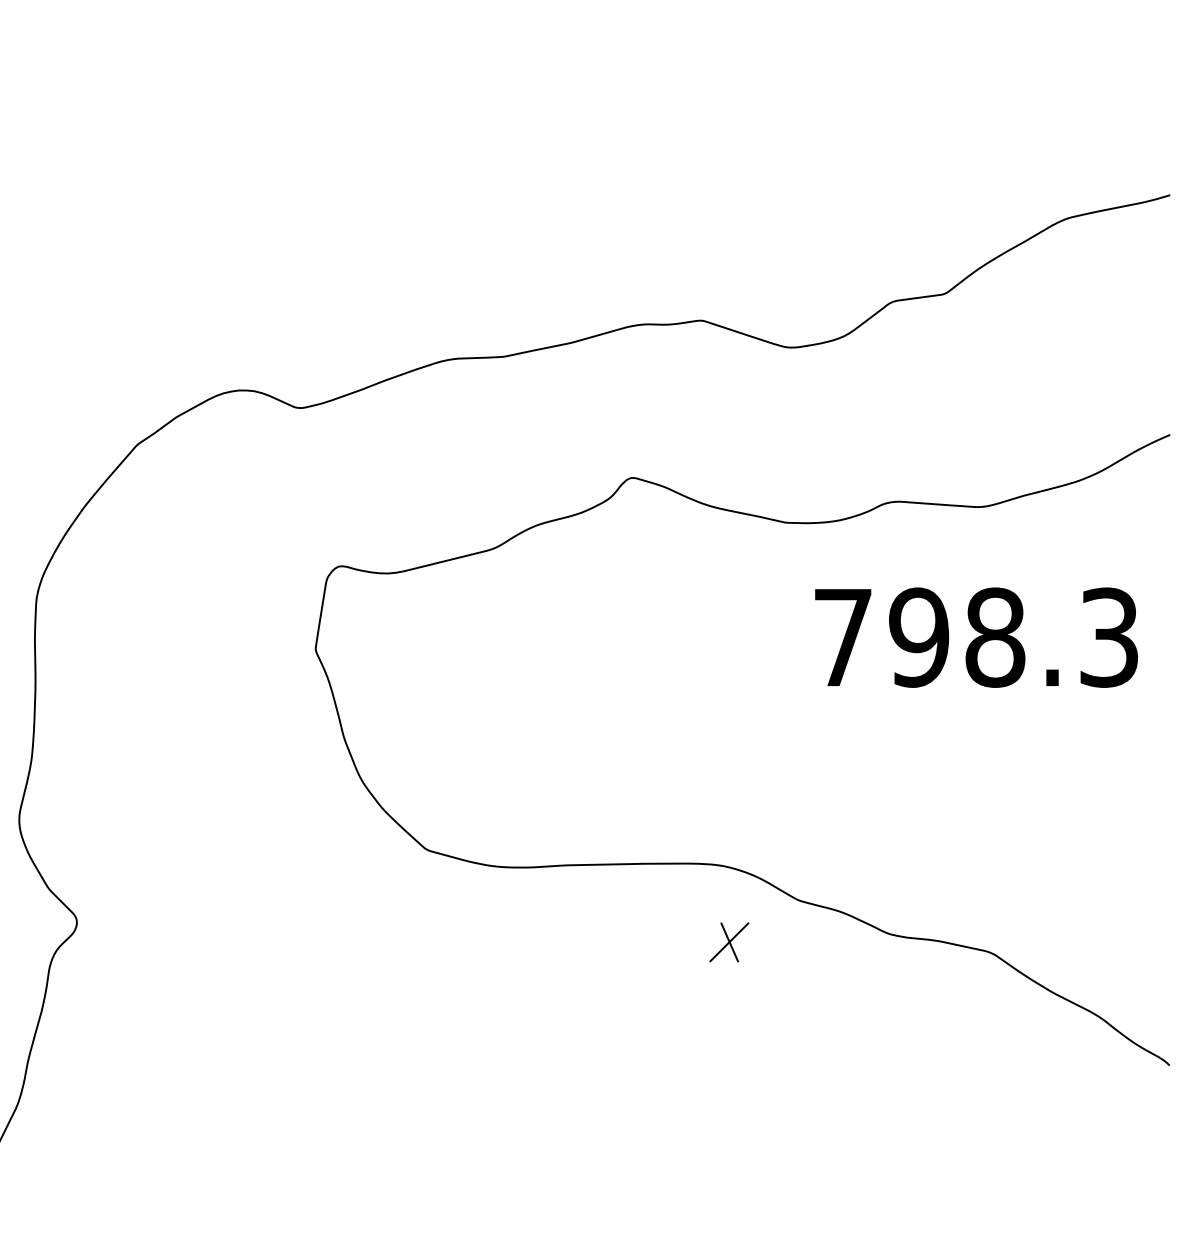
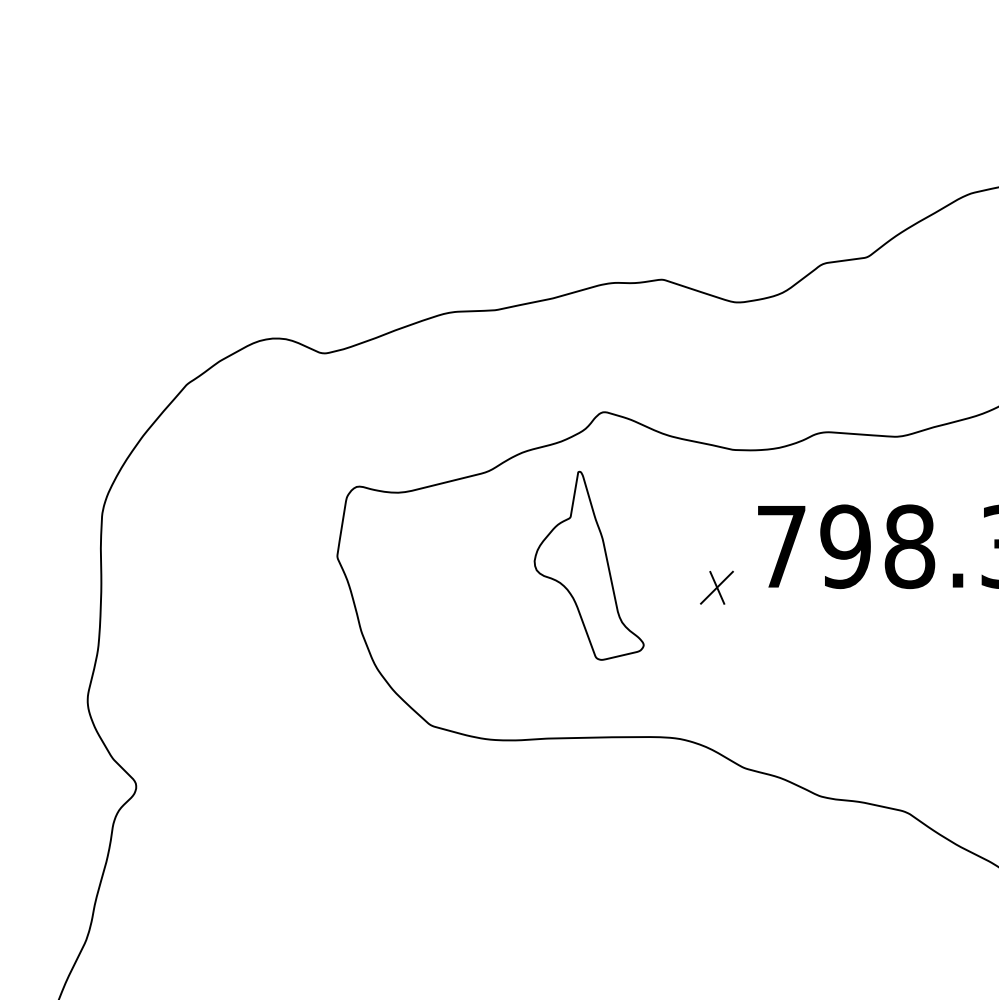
part: (614, 659) -> (589, 565), added
part: (729, 942) -> (717, 587), moved

